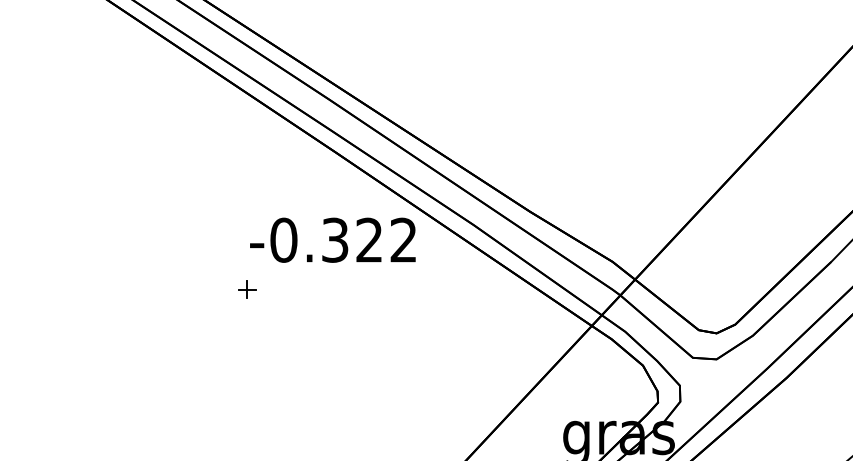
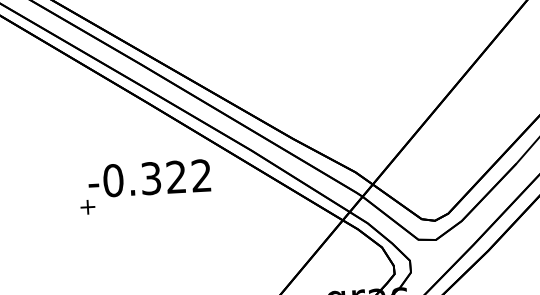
text: (332, 239) -> (149, 178), moved

